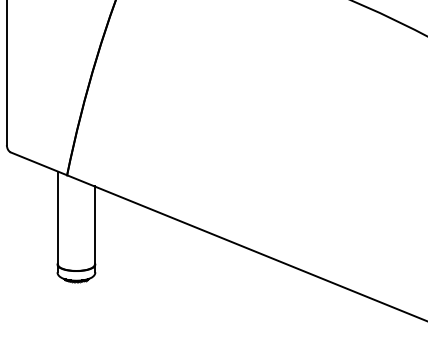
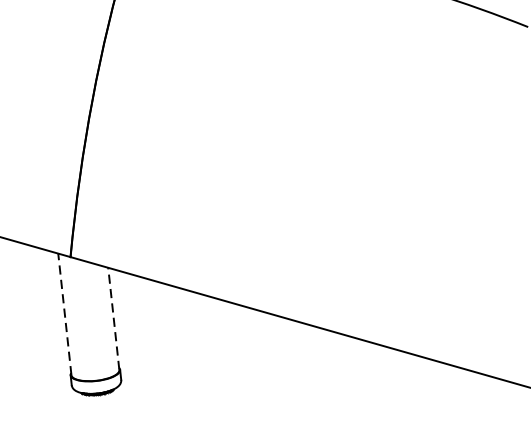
line: (58, 218) -> (65, 314), solid -> dashed
line: (94, 225) -> (113, 318), solid -> dashed

